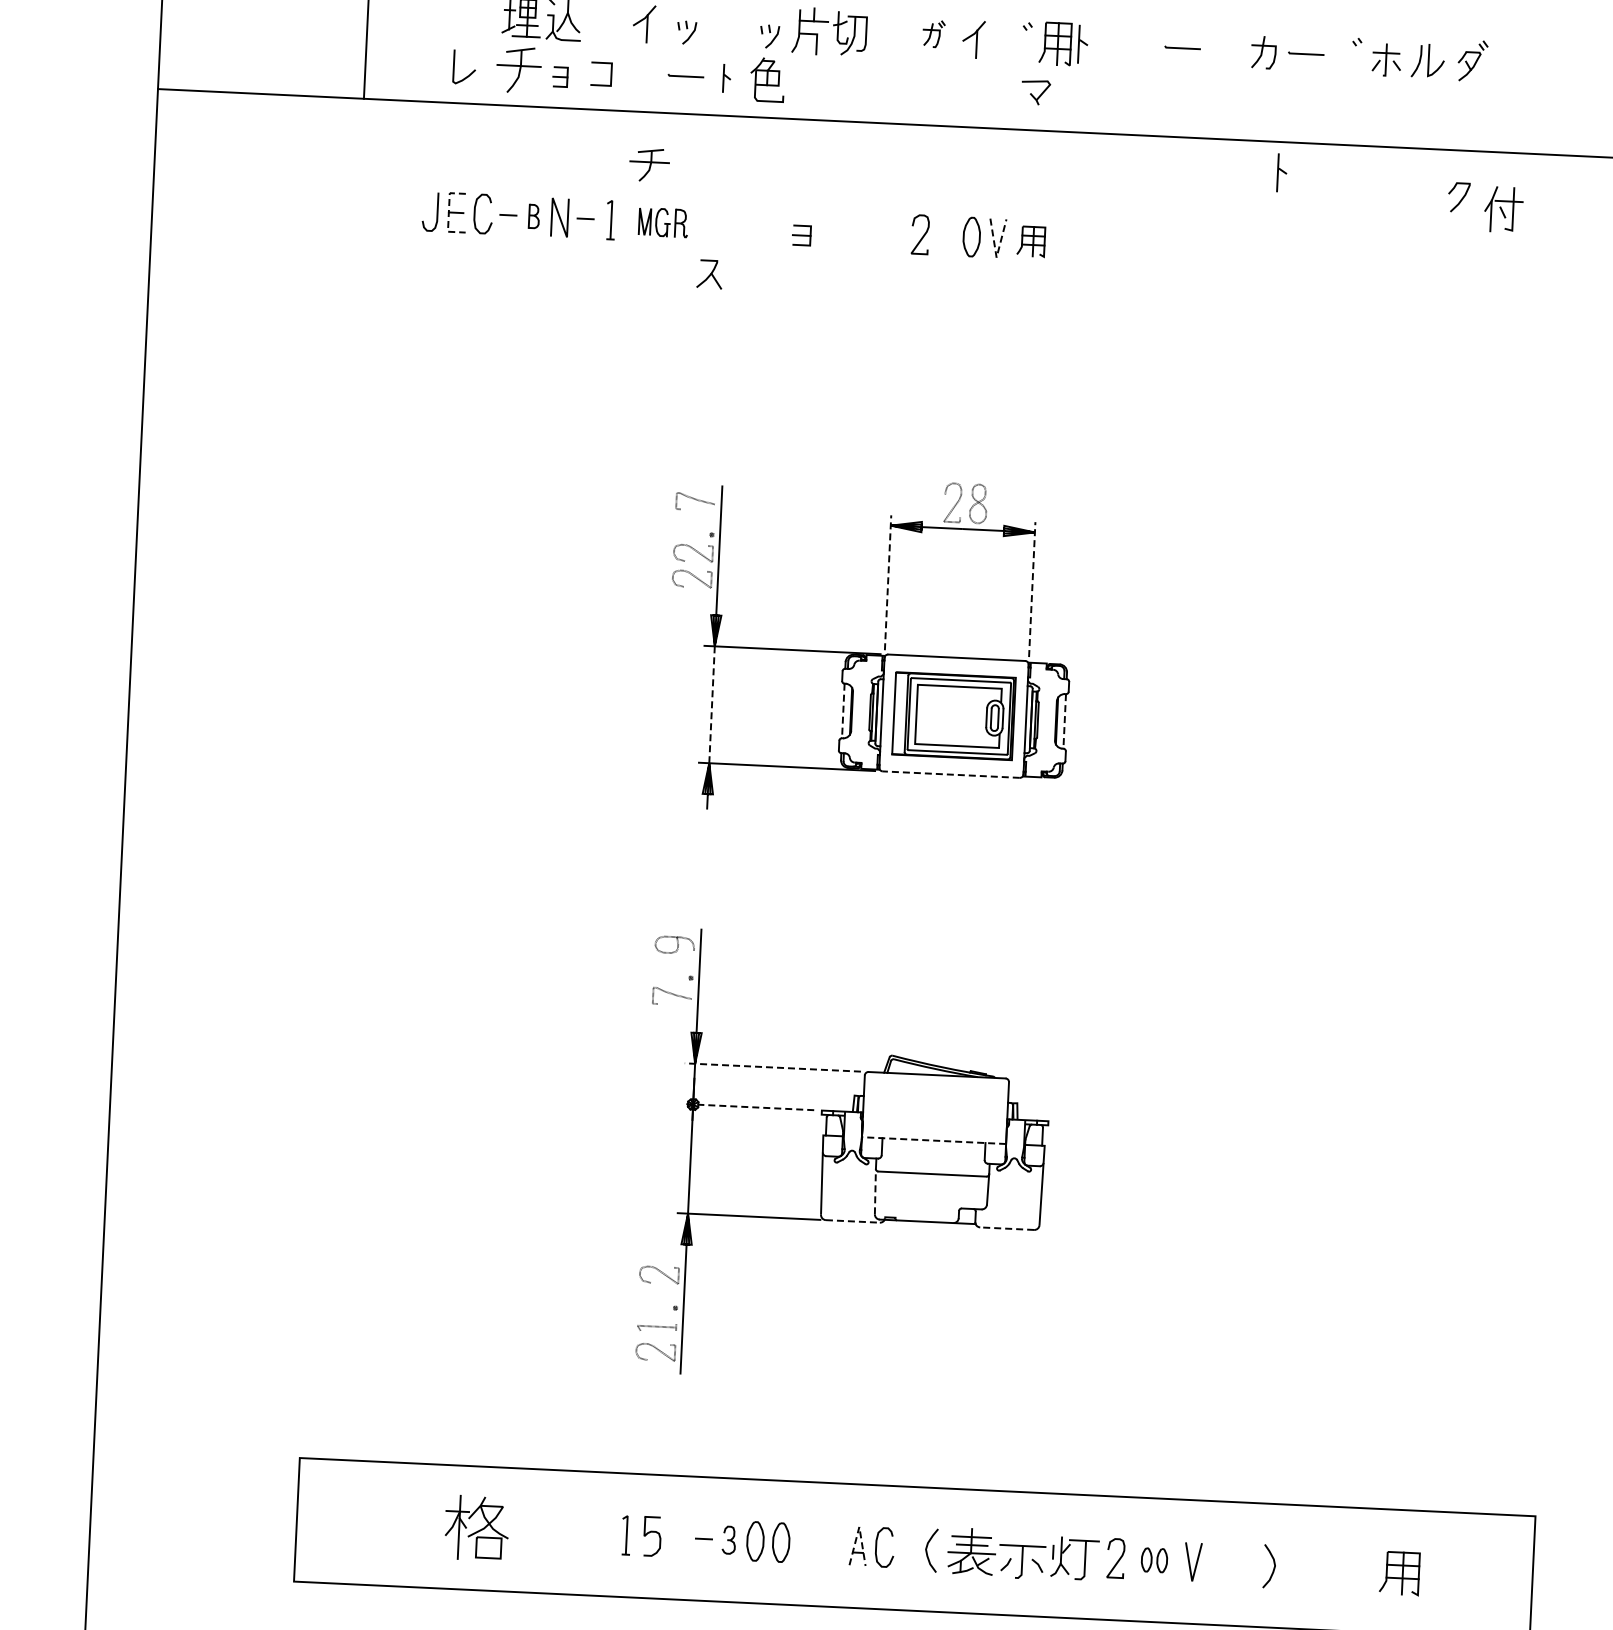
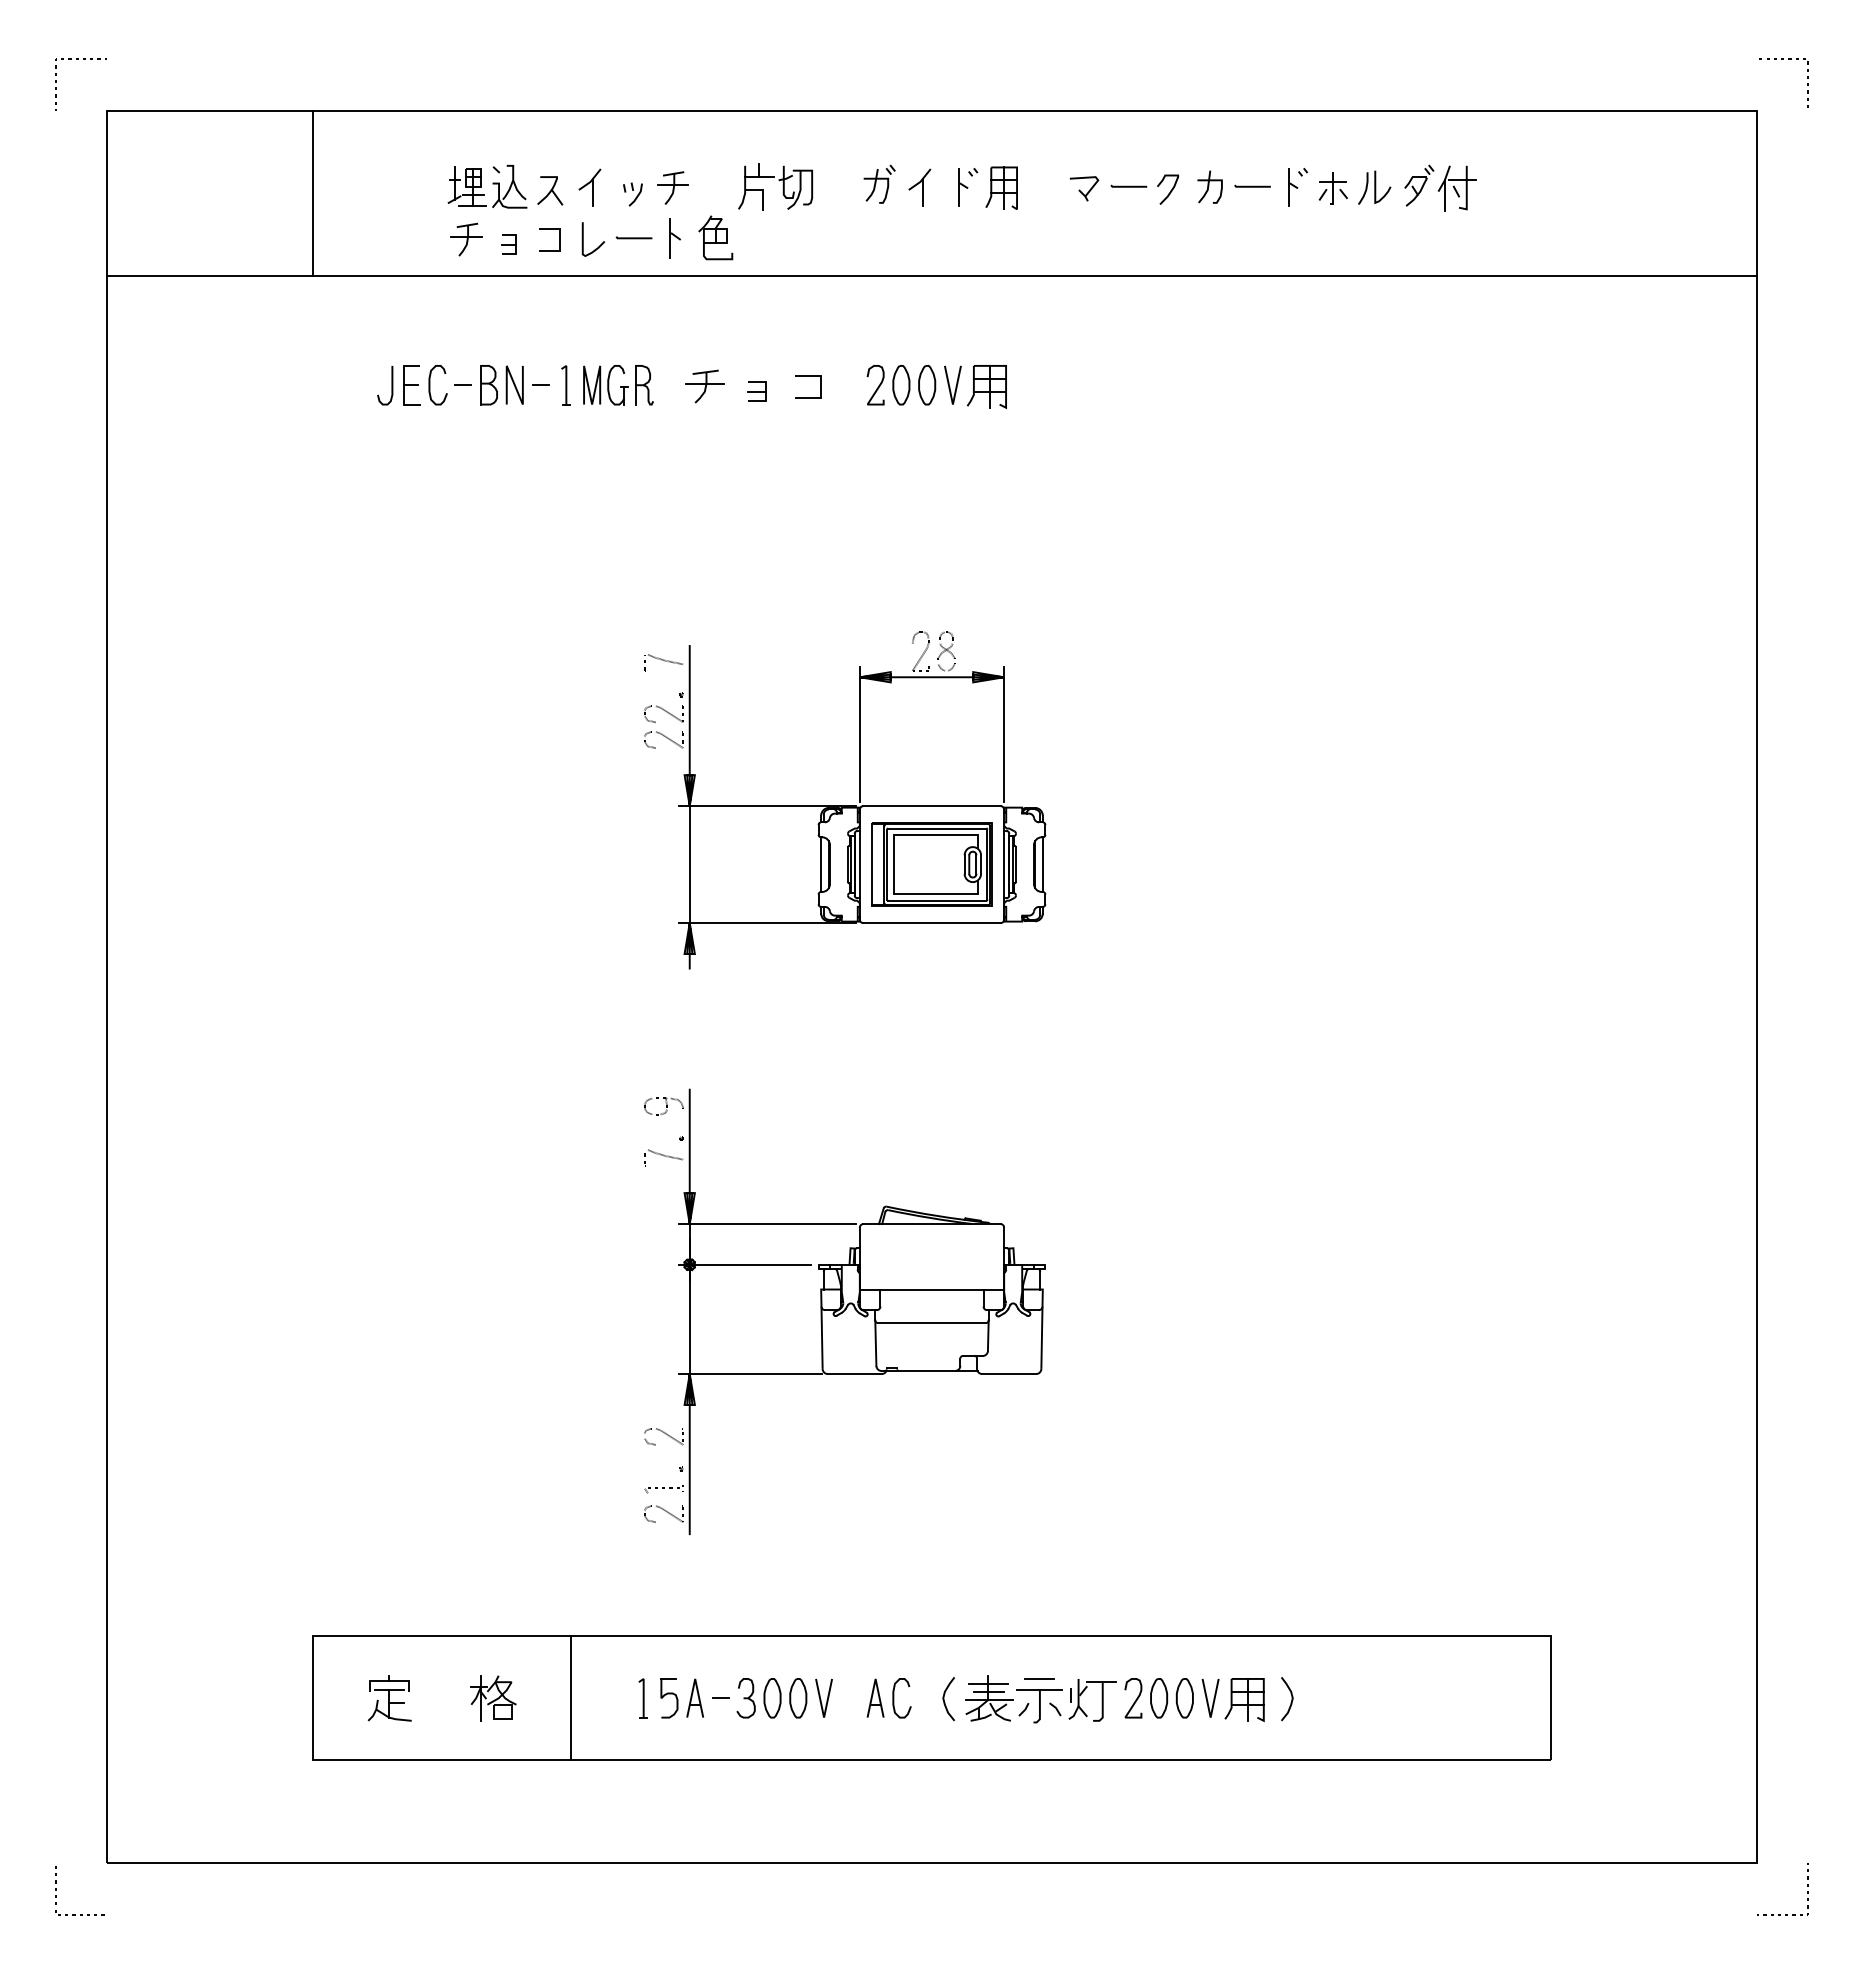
part: (726, 27) -> (672, 187), added
part: (933, 33) -> (879, 183), size x1.43
part: (769, 36) -> (715, 194), removed
part: (1083, 44) -> (963, 187), moved
part: (518, 69) -> (466, 239), size x0.71
curve: (470, 73) -> (599, 245), moved
part: (726, 78) -> (674, 238), size x1.43
part: (1036, 92) -> (1084, 188), moved
part: (649, 165) -> (704, 386), moved
part: (1282, 172) -> (1293, 187), moved
curve: (1461, 198) -> (1170, 190), moved
part: (1504, 209) -> (1457, 188), moved
line: (448, 212) -> (403, 385), dashed -> solid
part: (533, 216) -> (488, 385), size x1.67
part: (663, 222) -> (618, 385), size x1.43
line: (853, 222) -> (808, 376), added
part: (946, 236) -> (901, 385), added
part: (1030, 241) -> (986, 386), size x1.43
line: (996, 257) -> (952, 404), dashed -> solid
part: (710, 274) -> (550, 190), moved
line: (887, 582) -> (859, 734), dashed -> solid
line: (1032, 589) -> (1004, 734), dashed -> solid
line: (711, 704) -> (689, 864), dashed -> solid
line: (843, 711) -> (821, 865), dashed -> solid
line: (1064, 722) -> (1042, 865), dashed -> solid
line: (951, 775) -> (932, 923), dashed -> solid
line: (772, 1067) -> (767, 1224), dashed -> solid
line: (748, 1106) -> (745, 1264), dashed -> solid
line: (933, 1140) -> (931, 1289), dashed -> solid
line: (875, 1191) -> (875, 1343), dashed -> solid
line: (852, 1221) -> (854, 1374), dashed -> solid
line: (1007, 1229) -> (1009, 1374), dashed -> solid
part: (372, 1523) -> (389, 1698), added
line: (859, 1526) -> (875, 1678), dashed -> solid
part: (476, 1528) -> (493, 1698), size x0.71
line: (554, 1532) -> (571, 1698), added
line: (1023, 1534) -> (1039, 1678), added
part: (677, 1536) -> (694, 1697), added
part: (728, 1540) -> (745, 1698), size x1.43
line: (804, 1544) -> (821, 1699), added
part: (1153, 1560) -> (1171, 1698), size x1.67
part: (1399, 1574) -> (1244, 1700), moved

